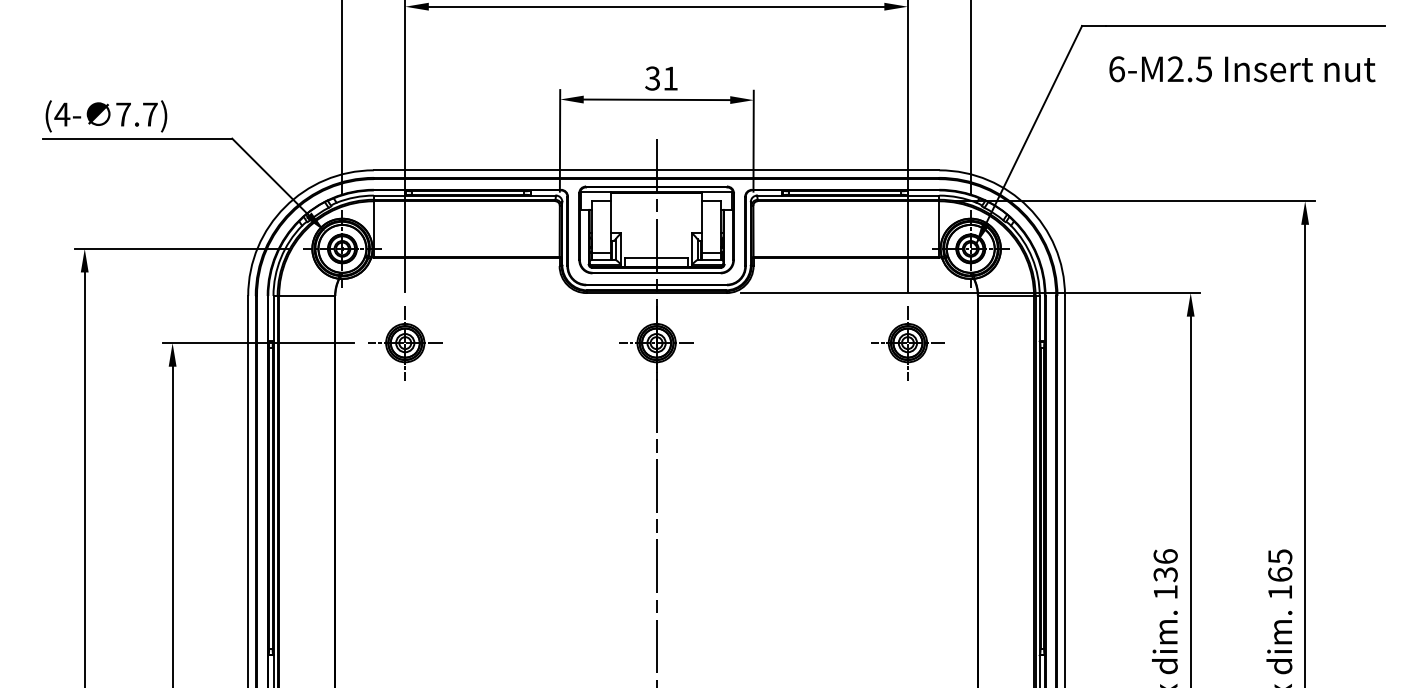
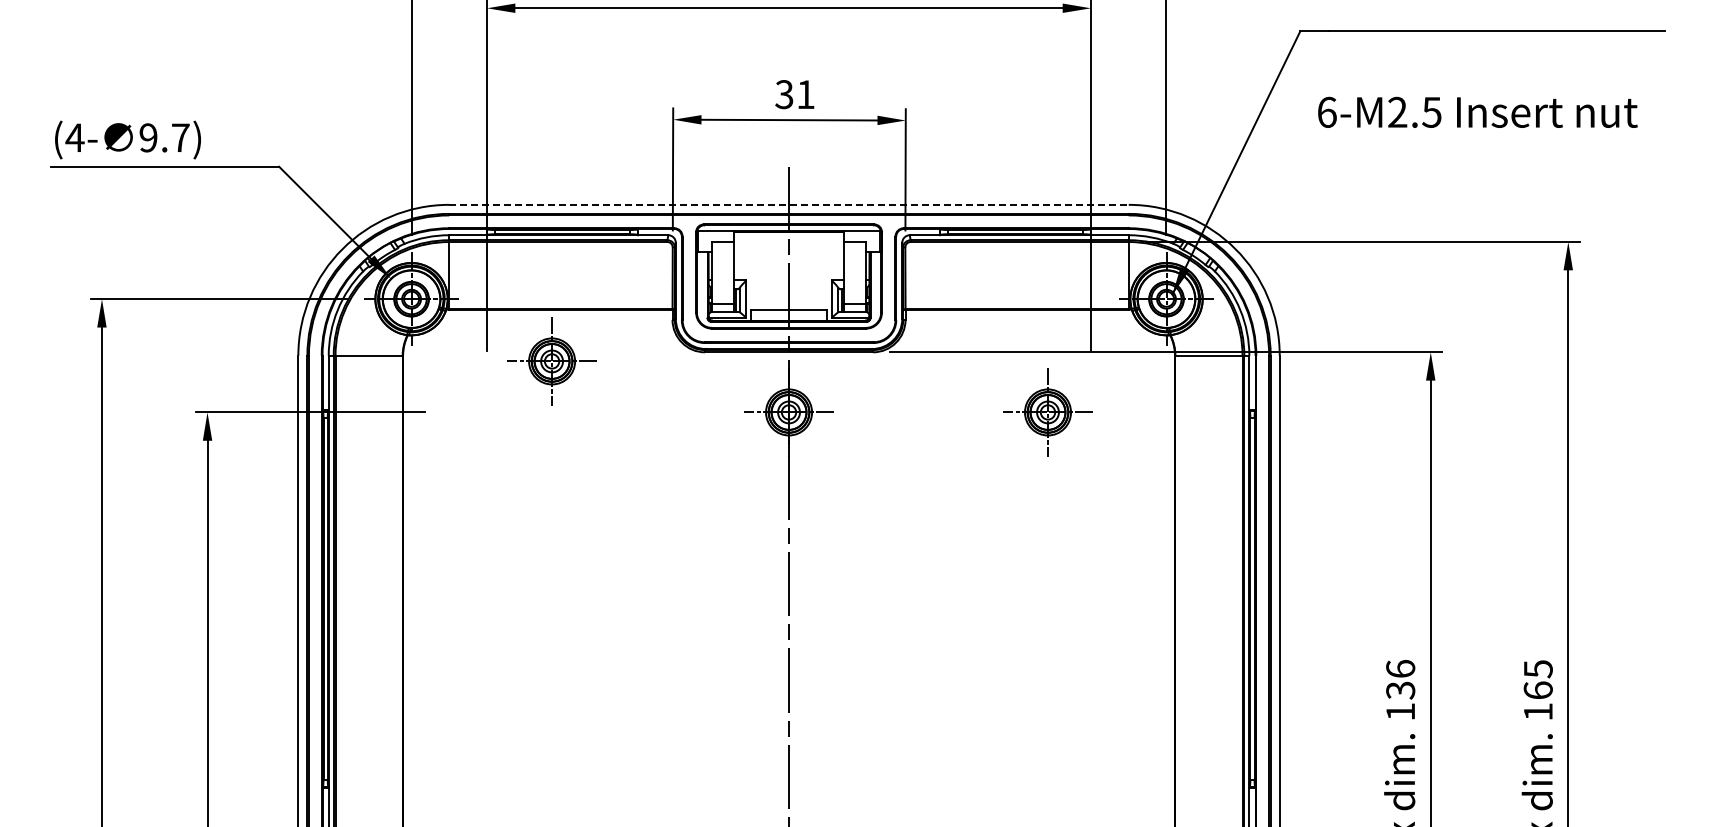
text: (1242, 68) -> (1477, 111), moved
text: (123, 114) -> (148, 137), 7.7) -> 9.7)
line: (656, 170) -> (789, 204), solid -> dashed
part: (404, 343) -> (551, 361), moved
part: (907, 343) -> (1047, 412), moved

